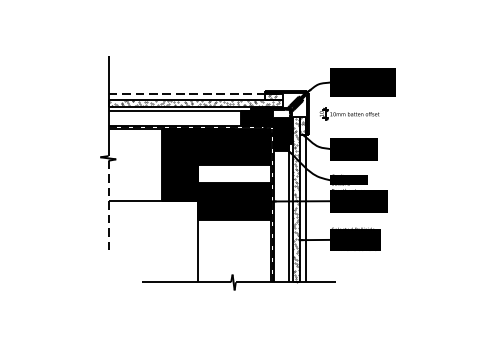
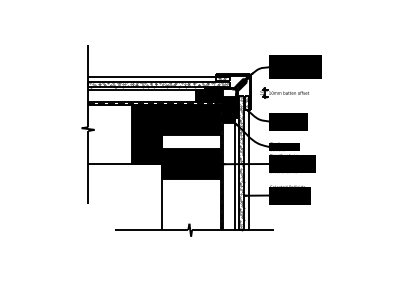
line: (195, 93) -> (159, 76), dashed -> solid
line: (108, 206) -> (88, 168), dashed -> solid

